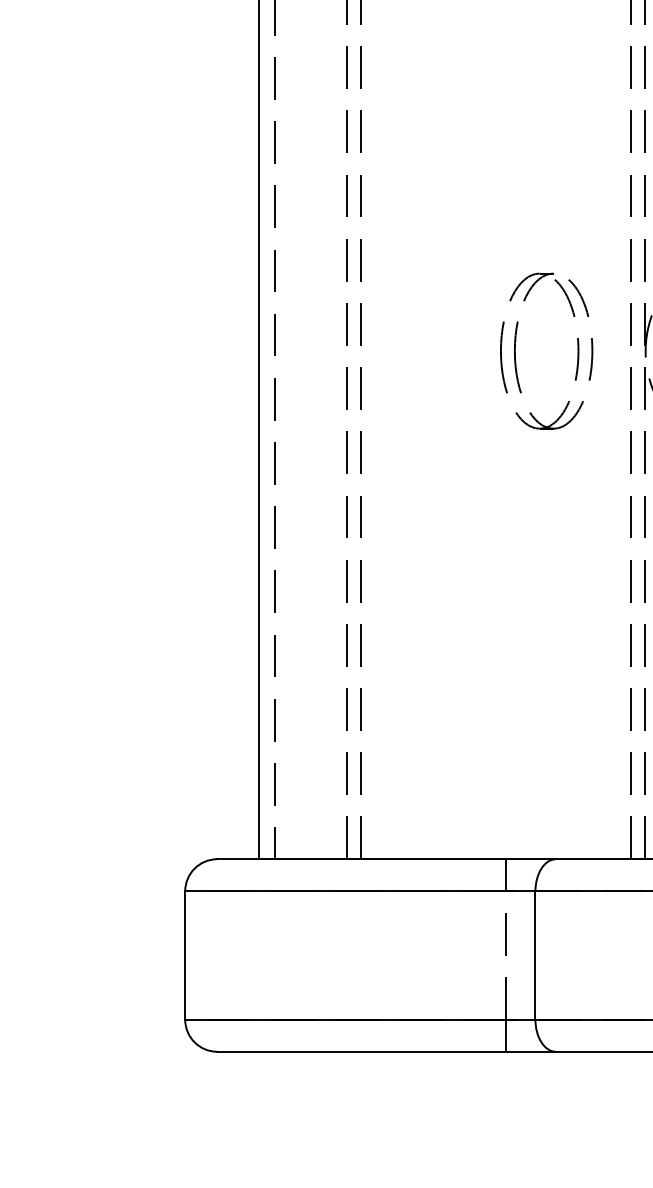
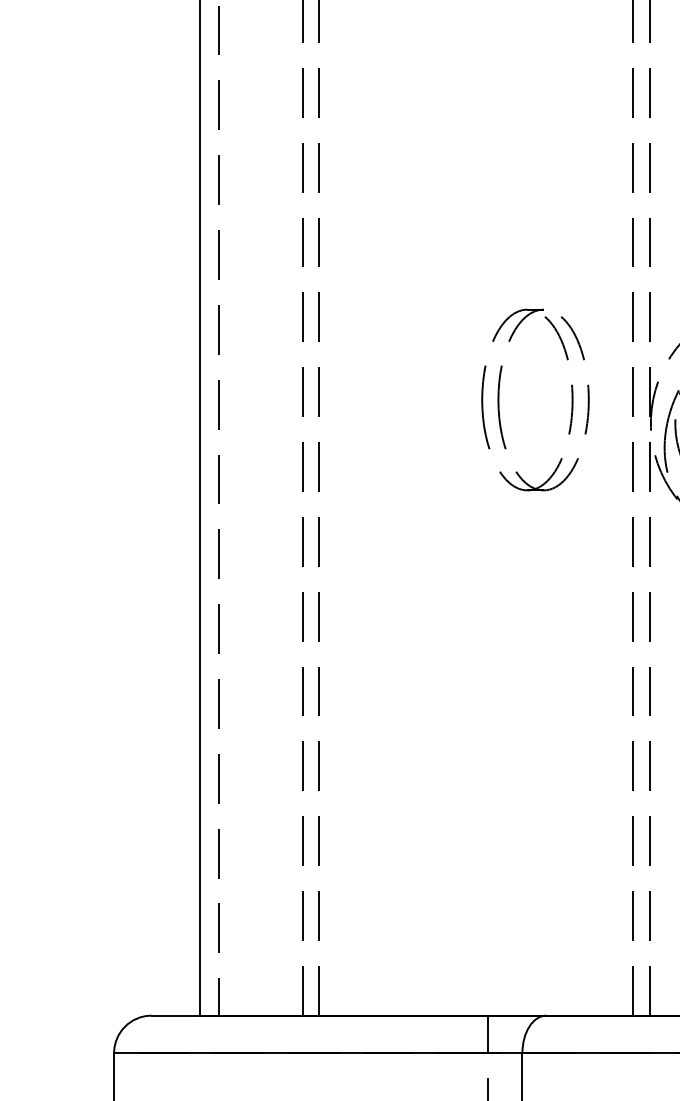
part: (515, 350) -> (499, 399), moved

